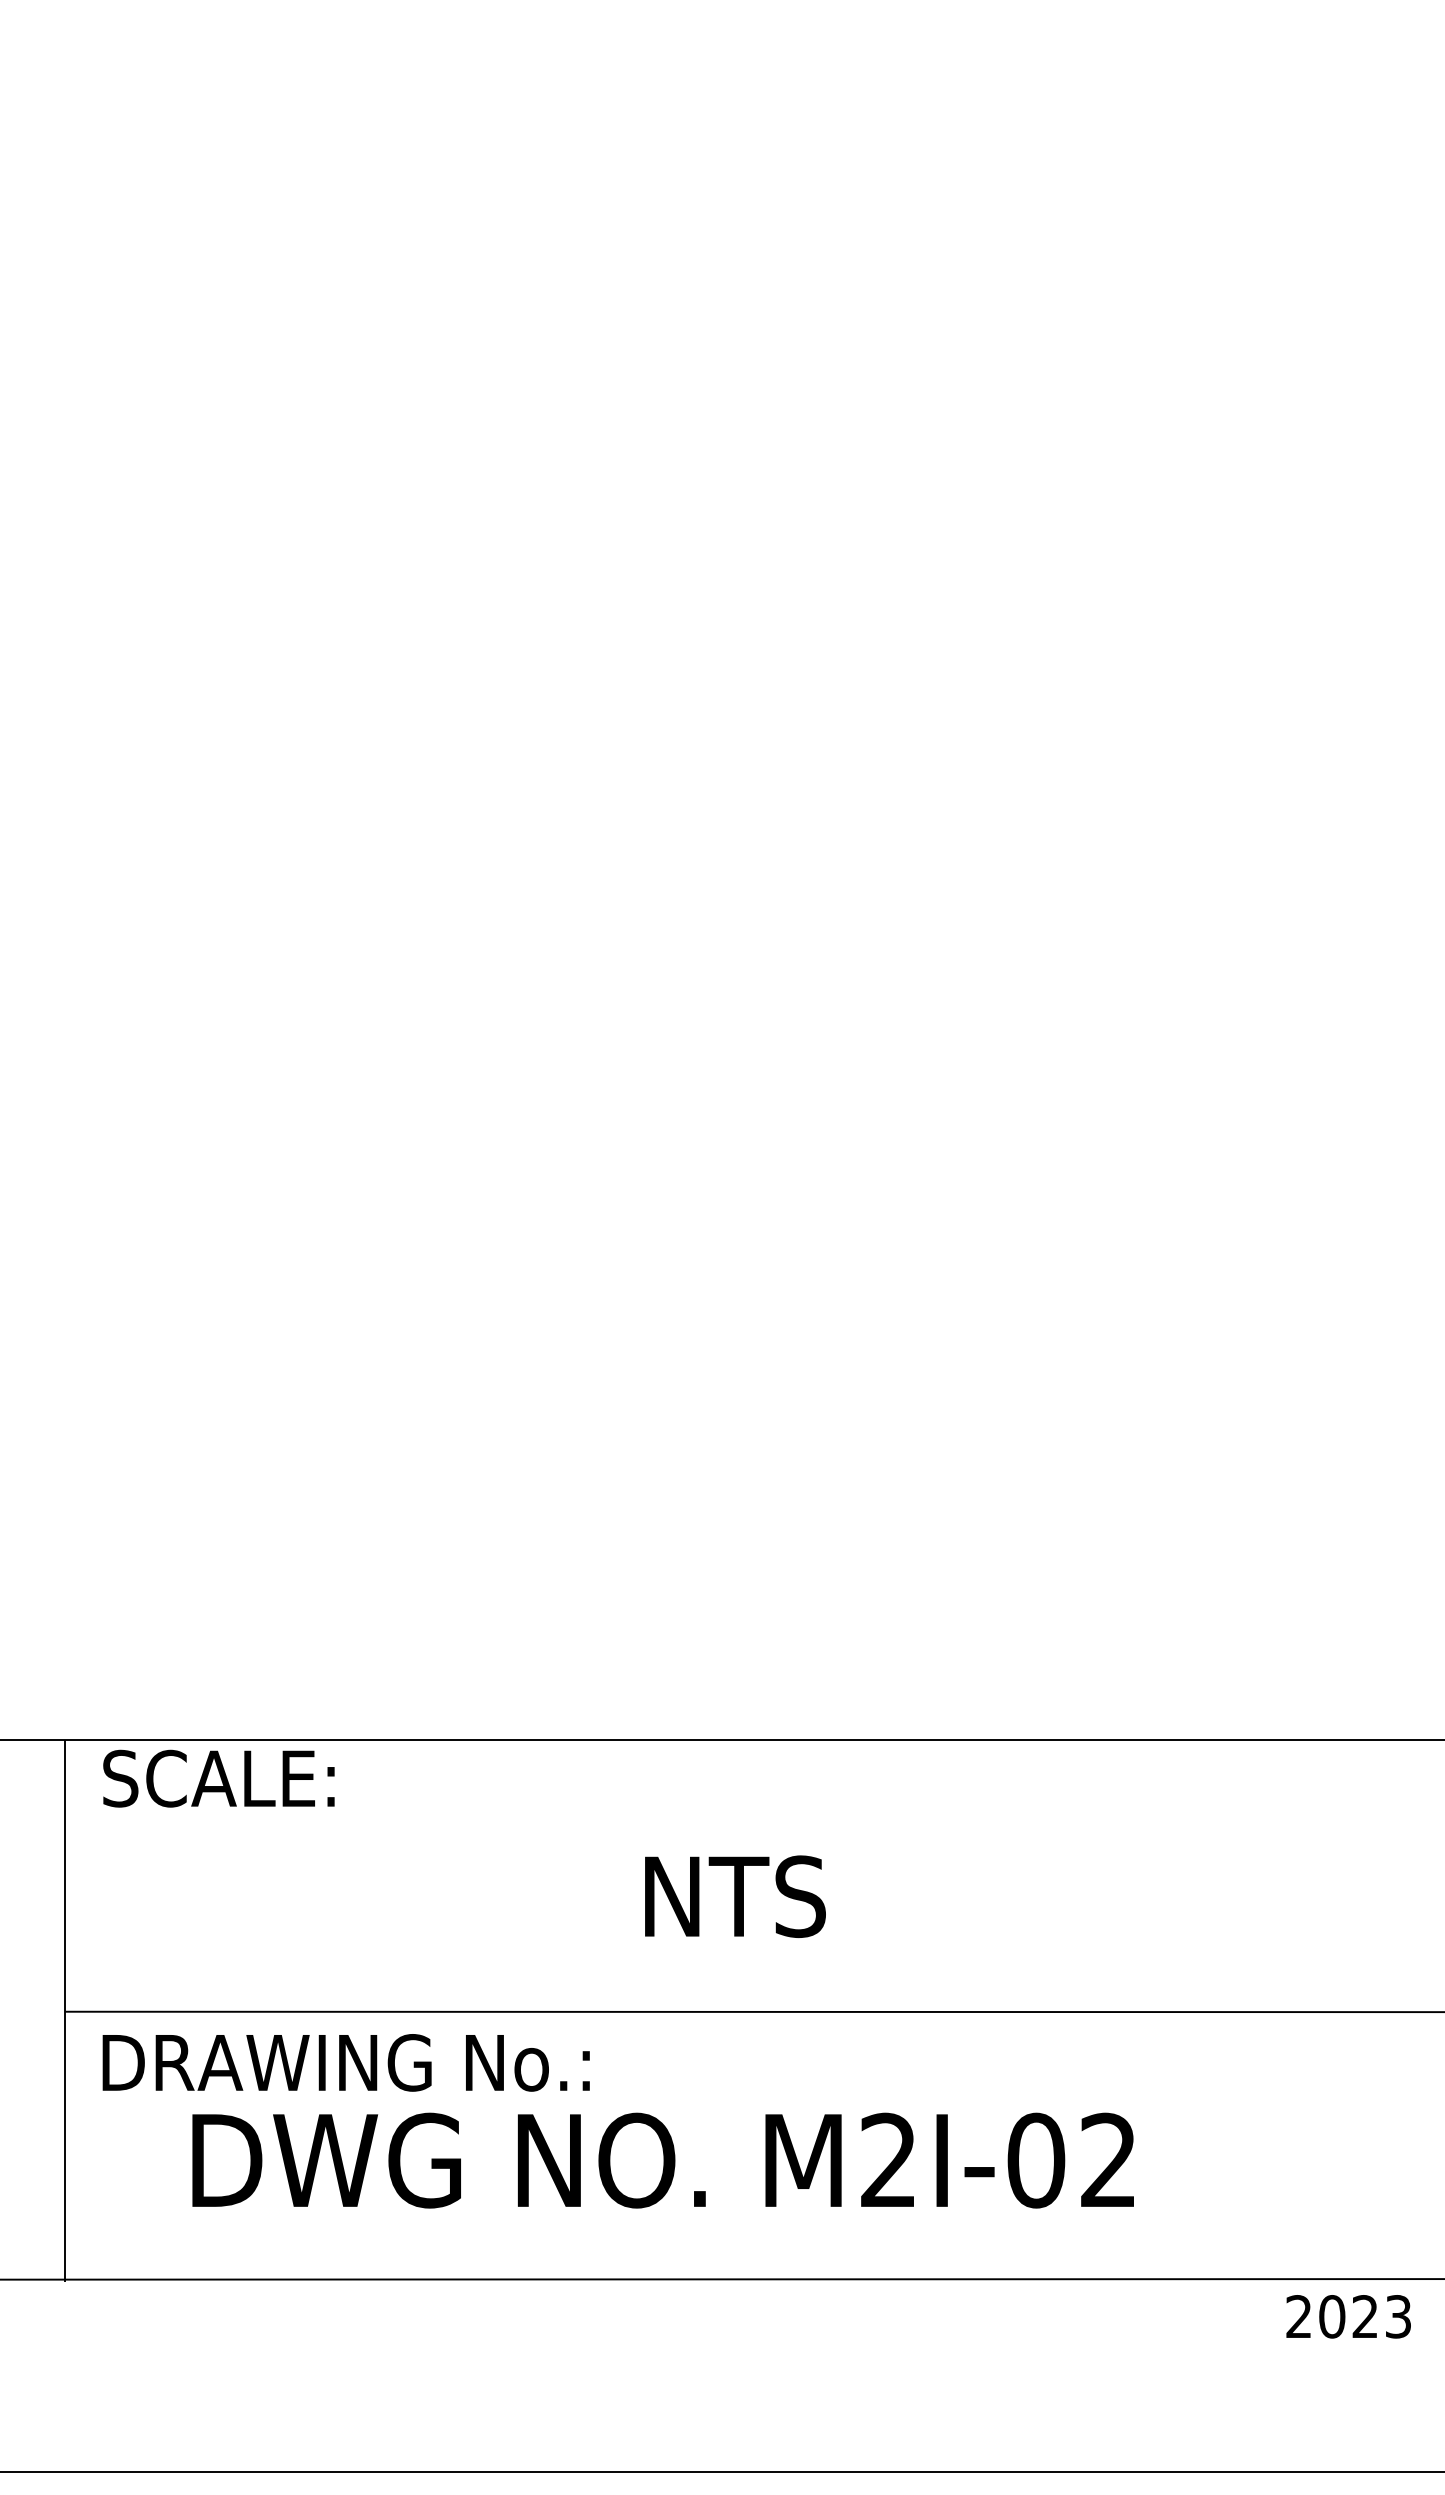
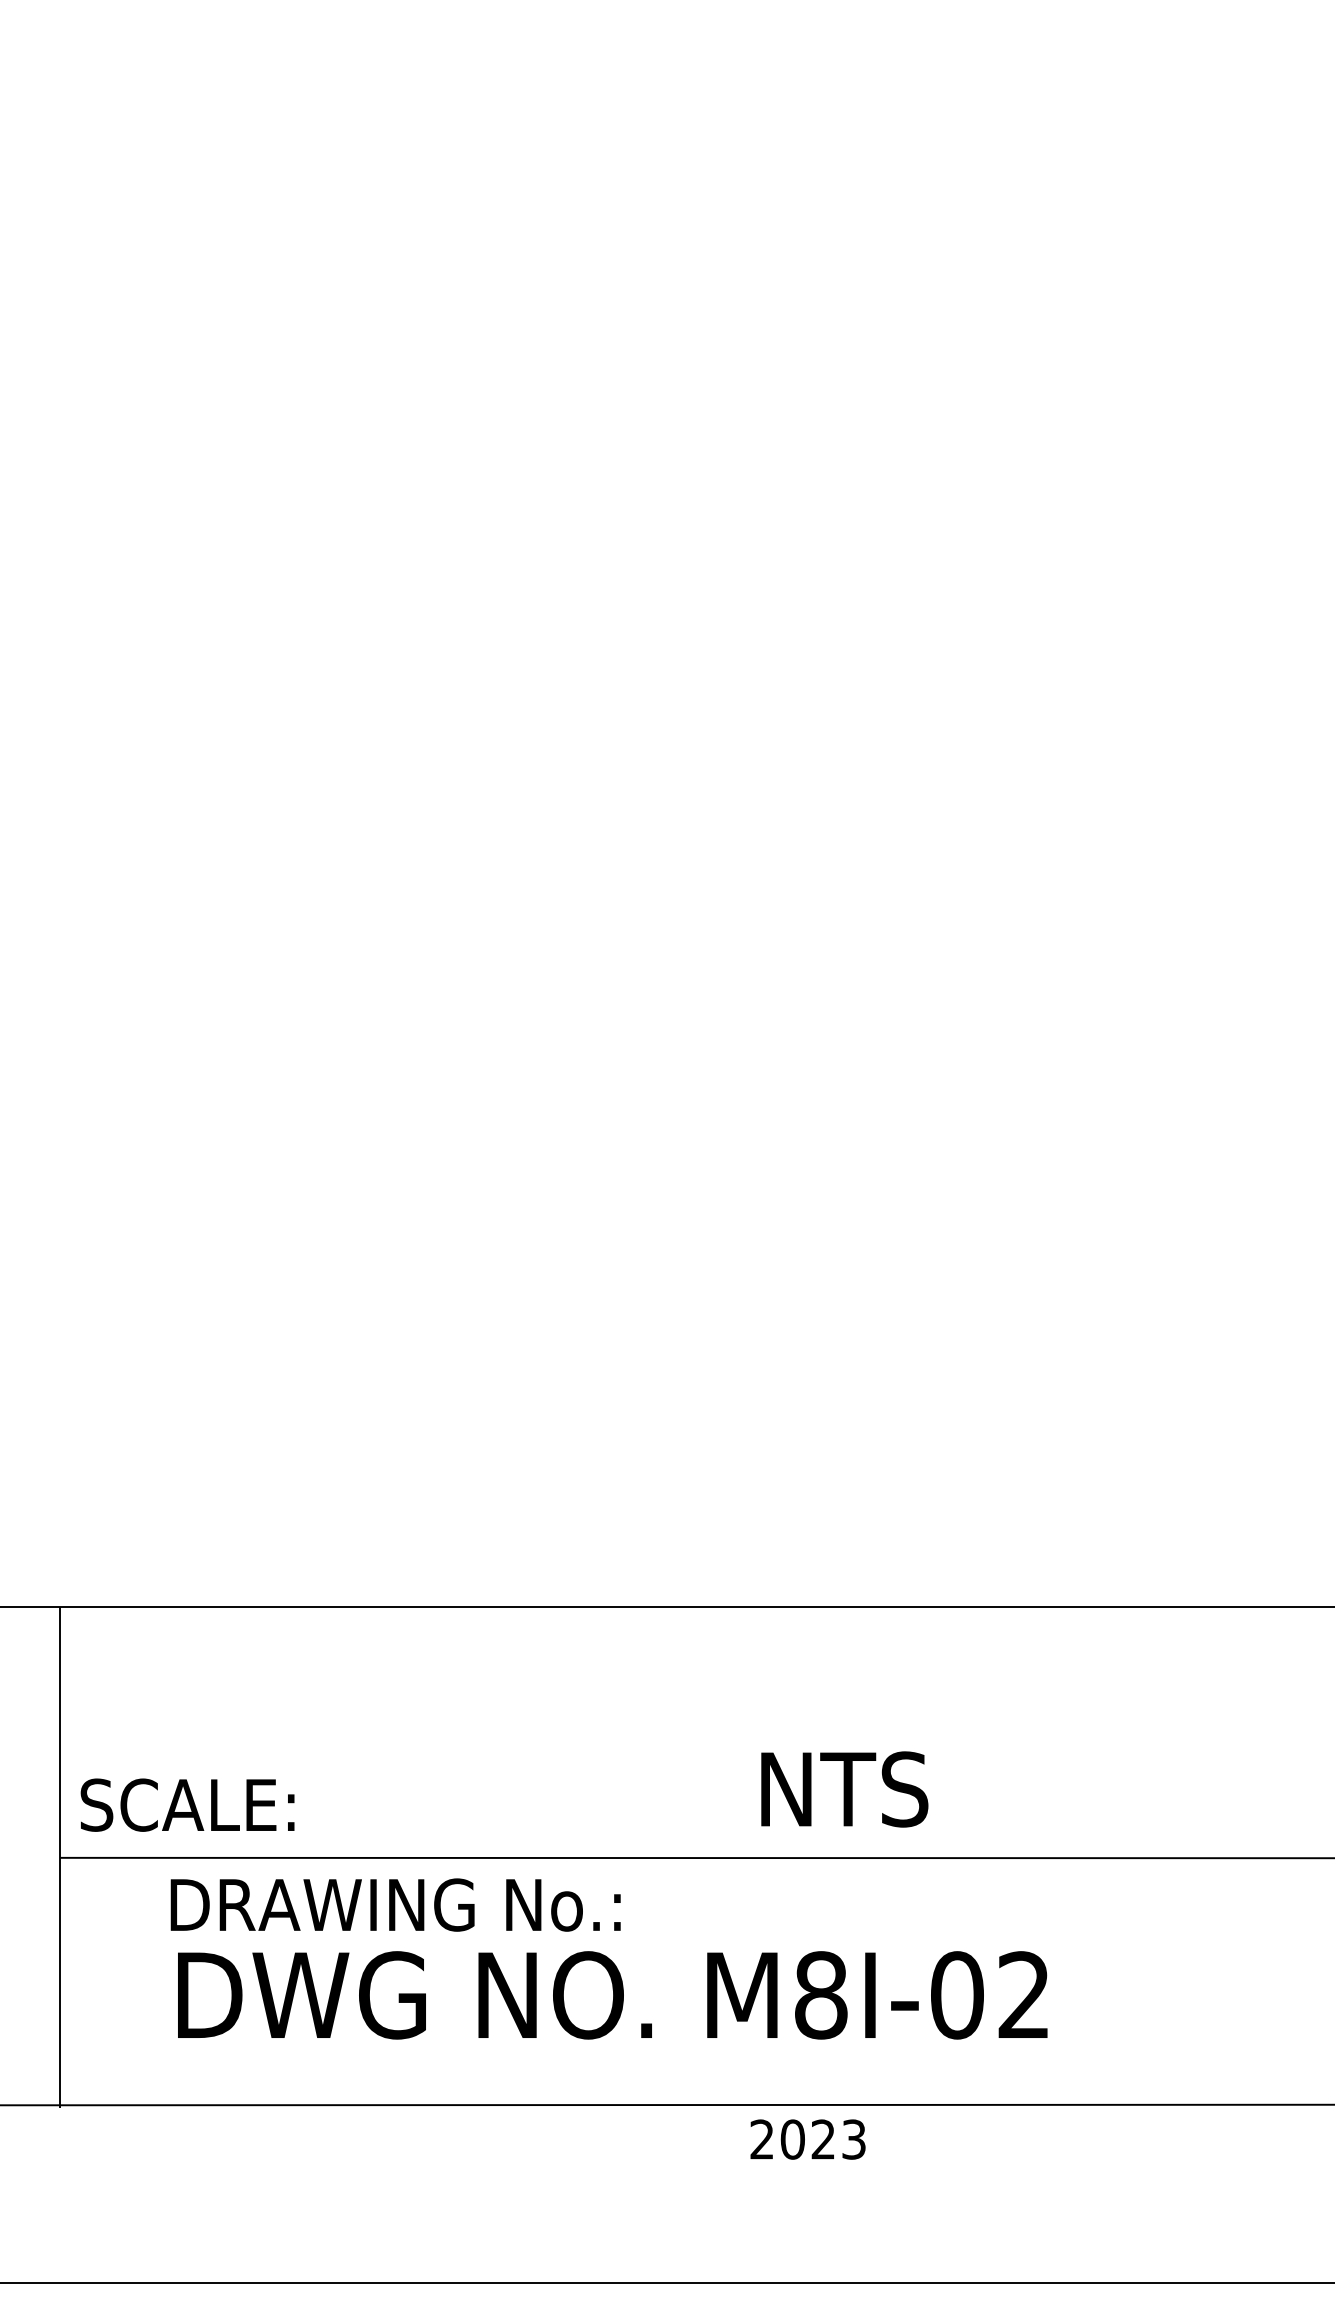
text: (218, 1778) -> (187, 1804), moved
text: (735, 1896) -> (844, 1789), moved
text: (345, 2062) -> (395, 1904), moved
text: (888, 2160) -> (820, 1995), M2I-02 -> M8I-02
text: (1348, 2316) -> (807, 2139), moved

